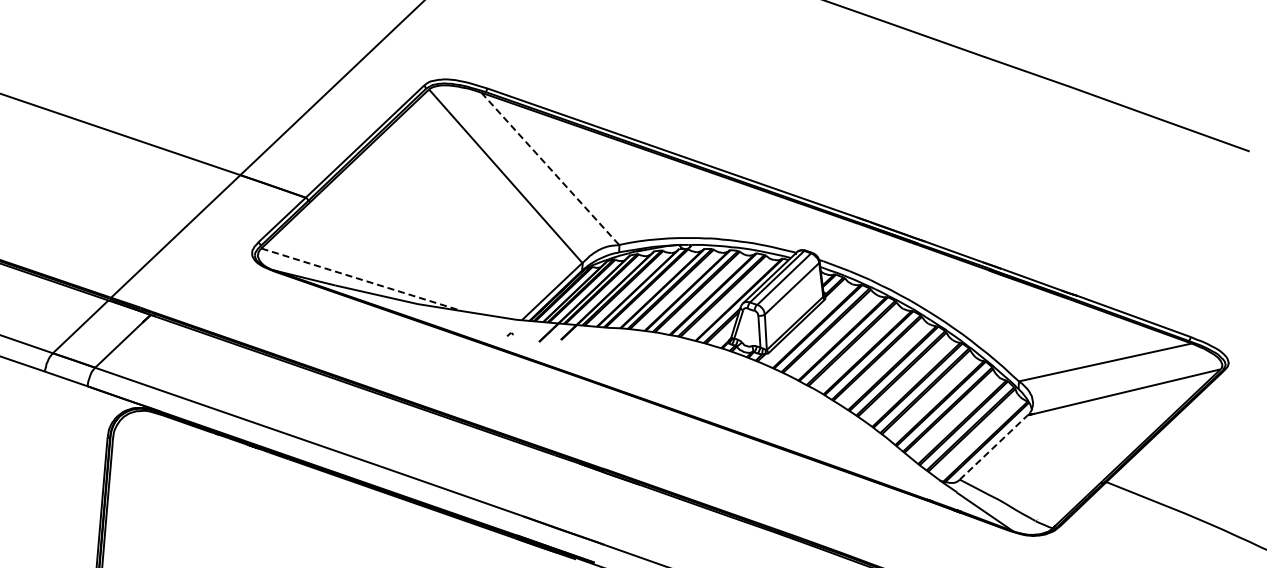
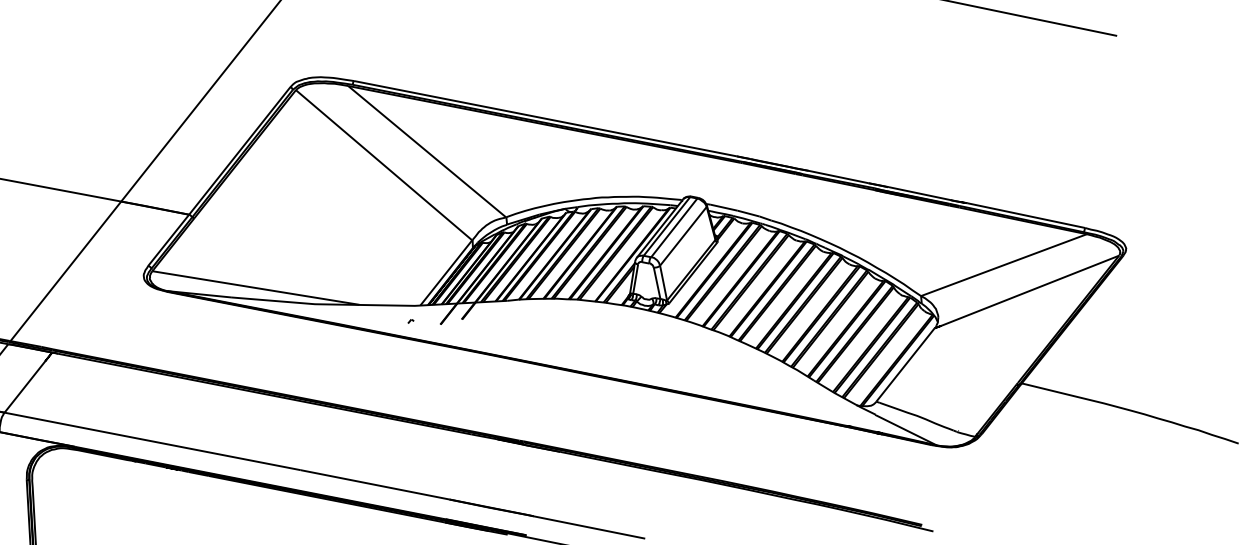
line: (550, 168) -> (427, 151), dashed -> solid
line: (361, 279) -> (255, 287), dashed -> solid
line: (993, 447) -> (905, 365), dashed -> solid

